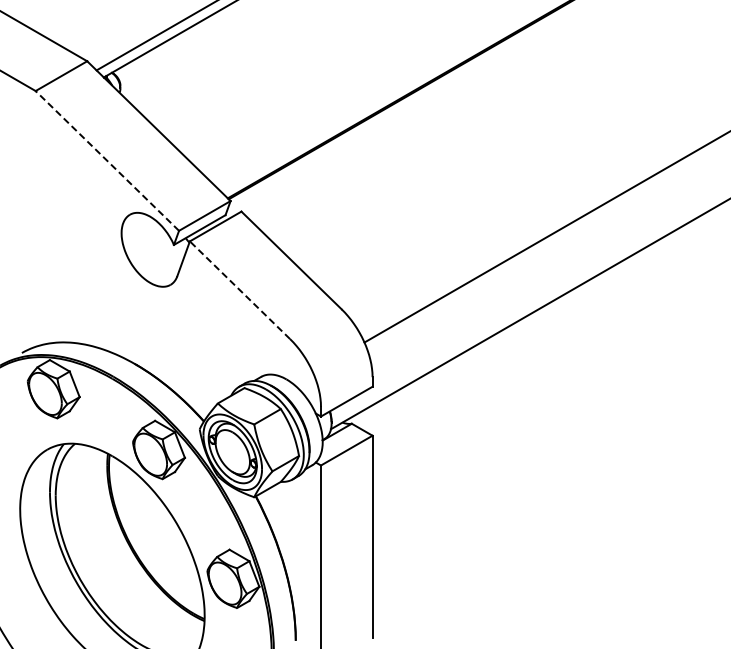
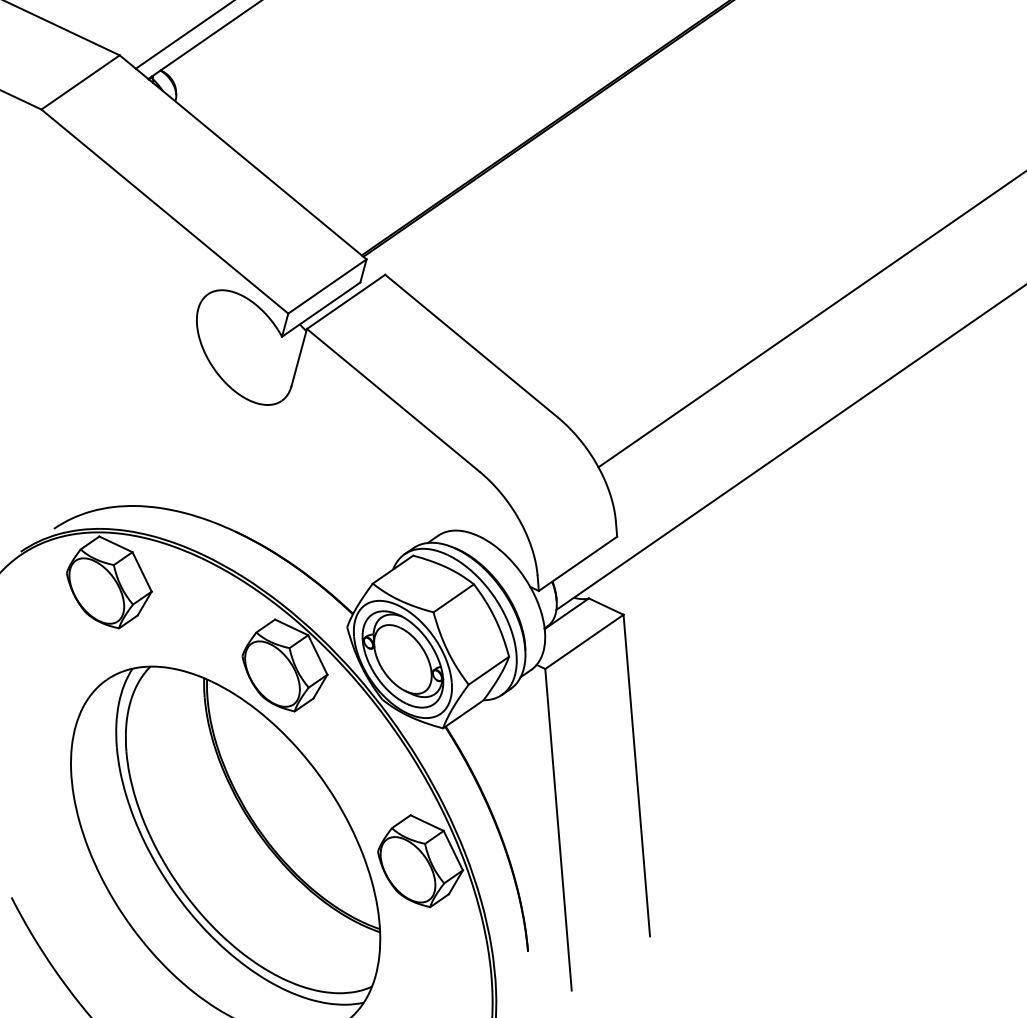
line: (107, 160) -> (165, 210), dashed -> solid
line: (239, 290) -> (392, 400), dashed -> solid

